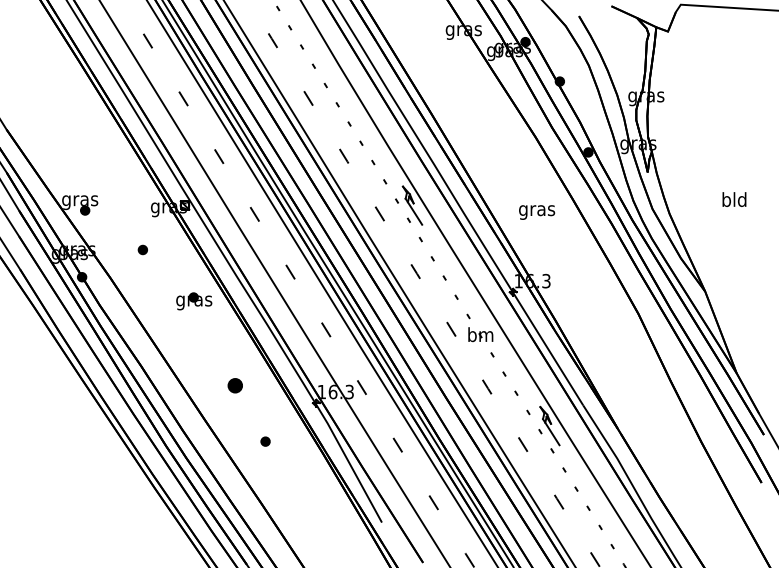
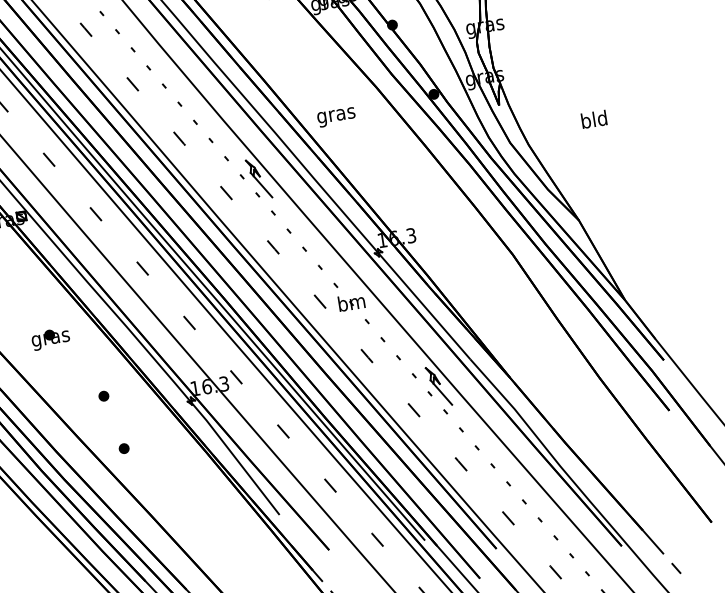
text: (537, 212) -> (337, 117), moved
part: (194, 301) -> (51, 339), moved
part: (235, 385) -> (104, 396), size x0.62
part: (265, 441) -> (124, 448), moved

